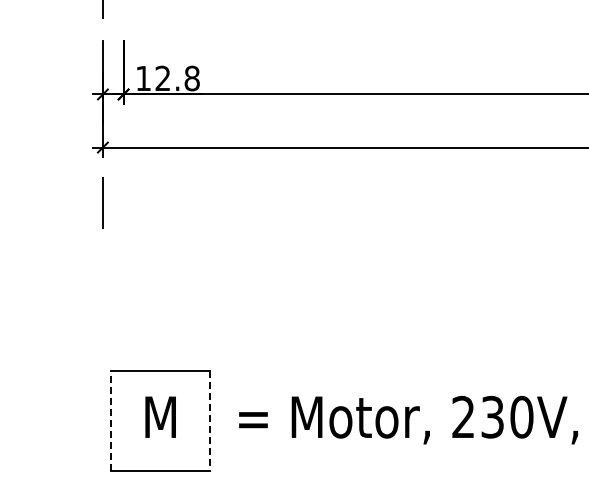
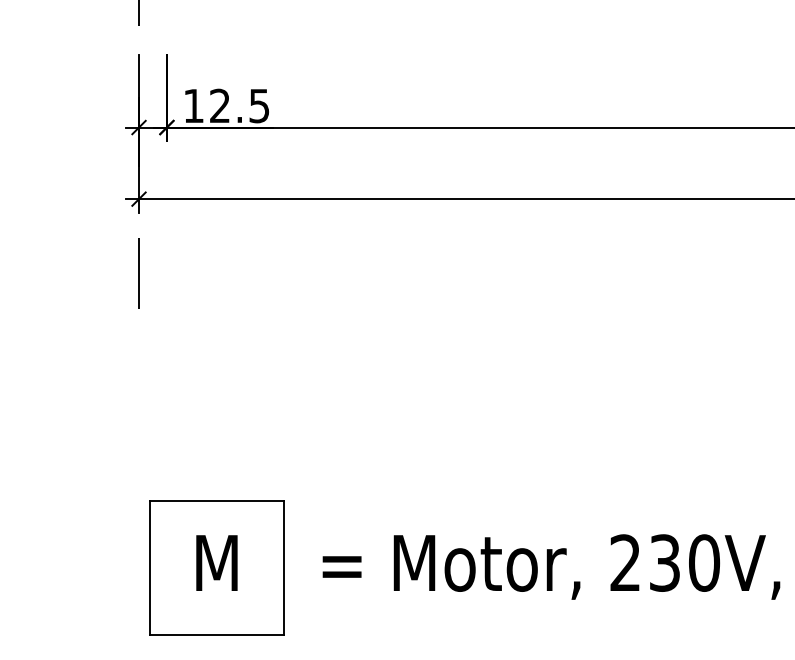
text: (191, 78) -> (258, 105), 12.8 -> 12.5
line: (111, 421) -> (150, 568), dashed -> solid
line: (210, 421) -> (284, 568), dashed -> solid

